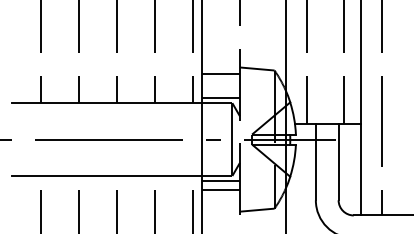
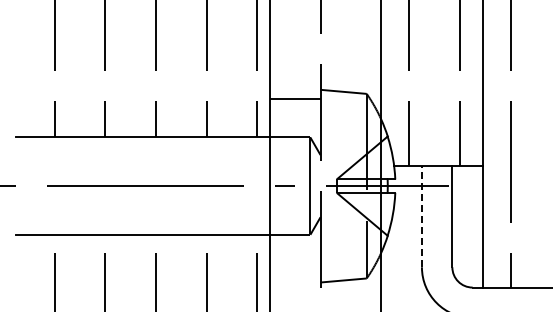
line: (220, 97) -> (294, 130), removed
line: (315, 162) -> (421, 216), solid -> dashed
line: (220, 180) -> (294, 241), removed
line: (220, 189) -> (294, 253), removed

